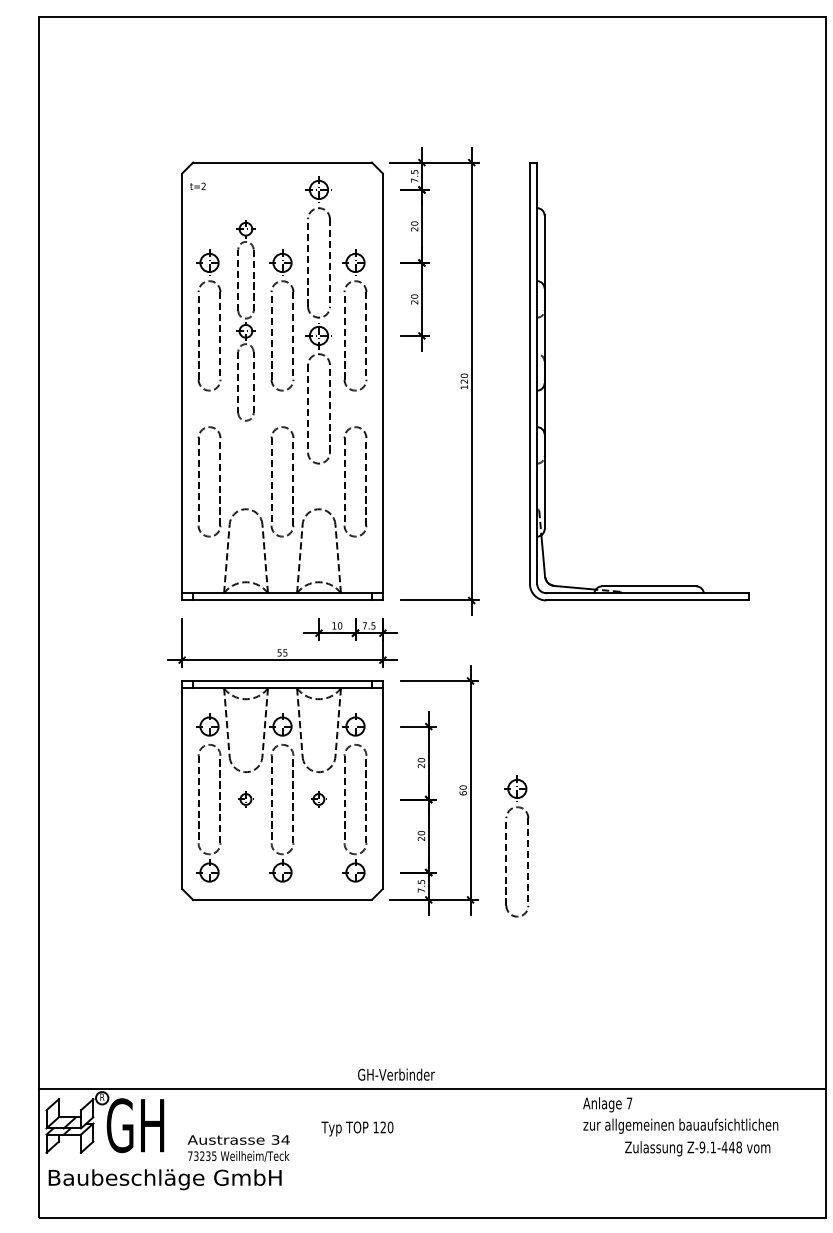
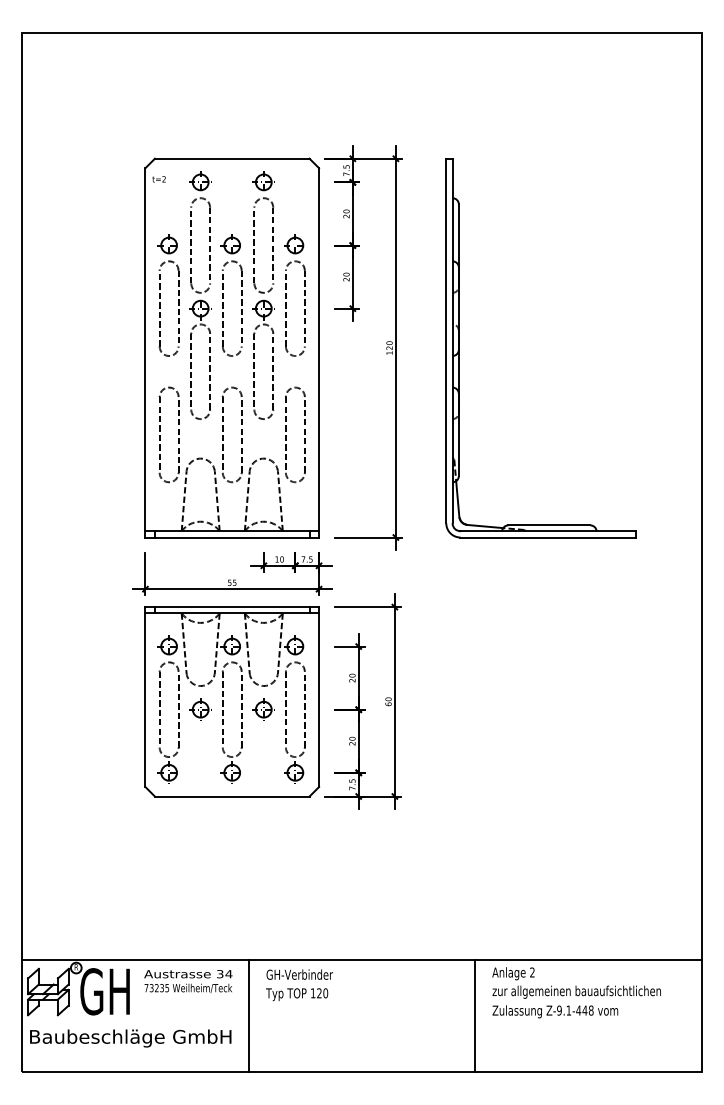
part: (245, 320) -> (200, 295), size x1.43
part: (245, 799) -> (200, 709), size x1.67
part: (318, 799) -> (263, 709), size x1.67
part: (507, 846) -> (426, 750), removed
text: (396, 1074) -> (299, 974), moved
text: (629, 1103) -> (532, 972), 7 -> 2
text: (238, 1148) -> (188, 981), moved
text: (697, 1148) -> (555, 1011), moved
line: (301, 1153) -> (248, 1015), added
line: (563, 1153) -> (475, 1015), added

